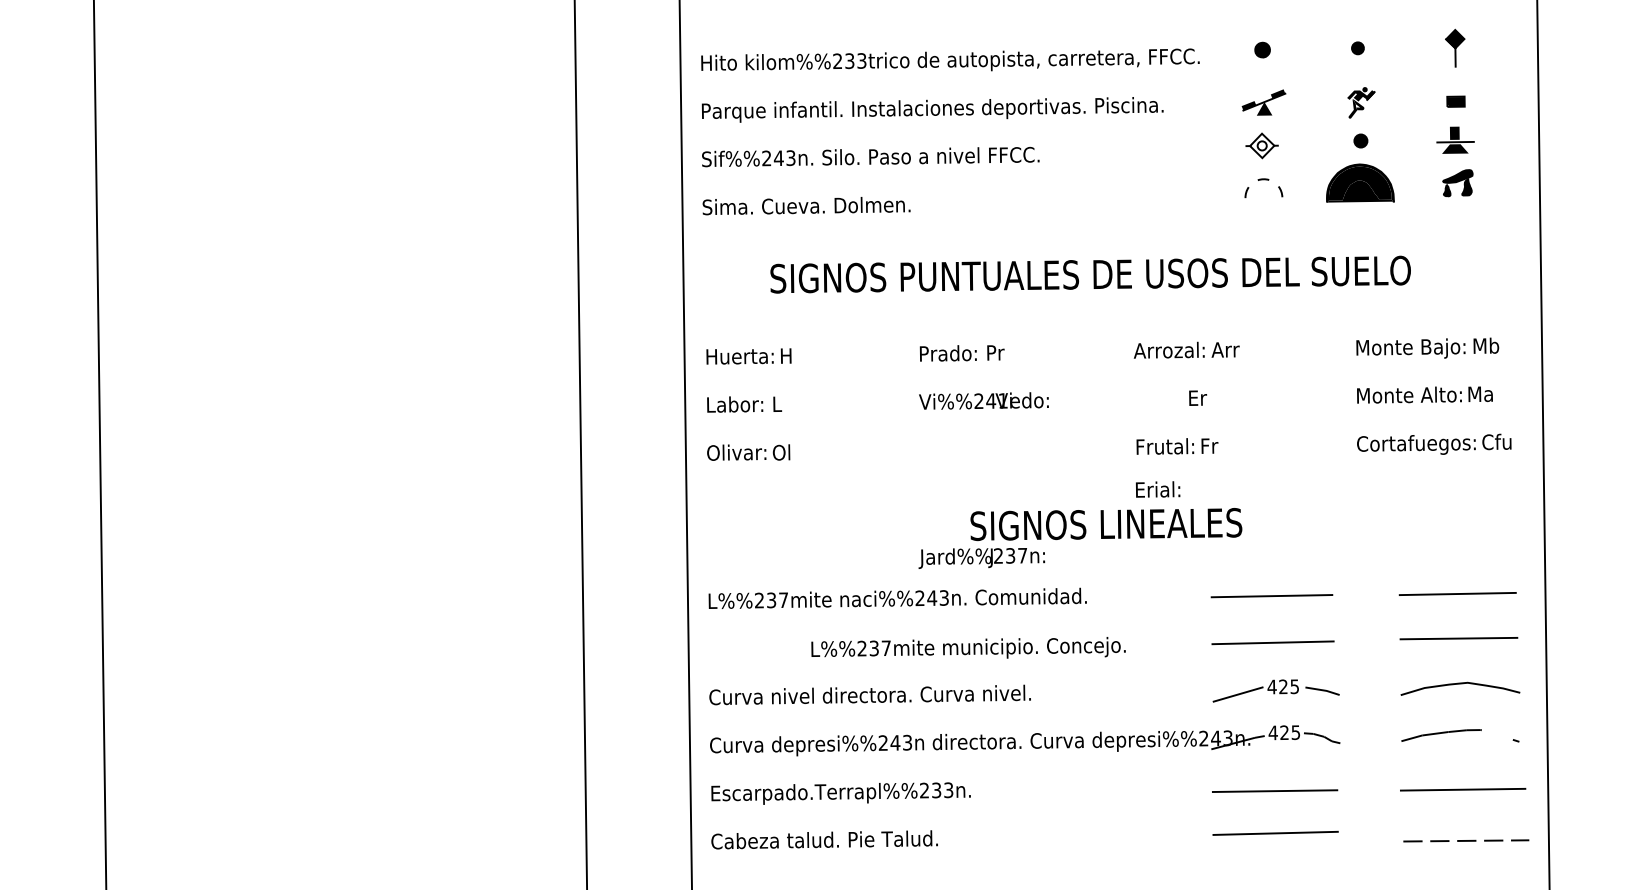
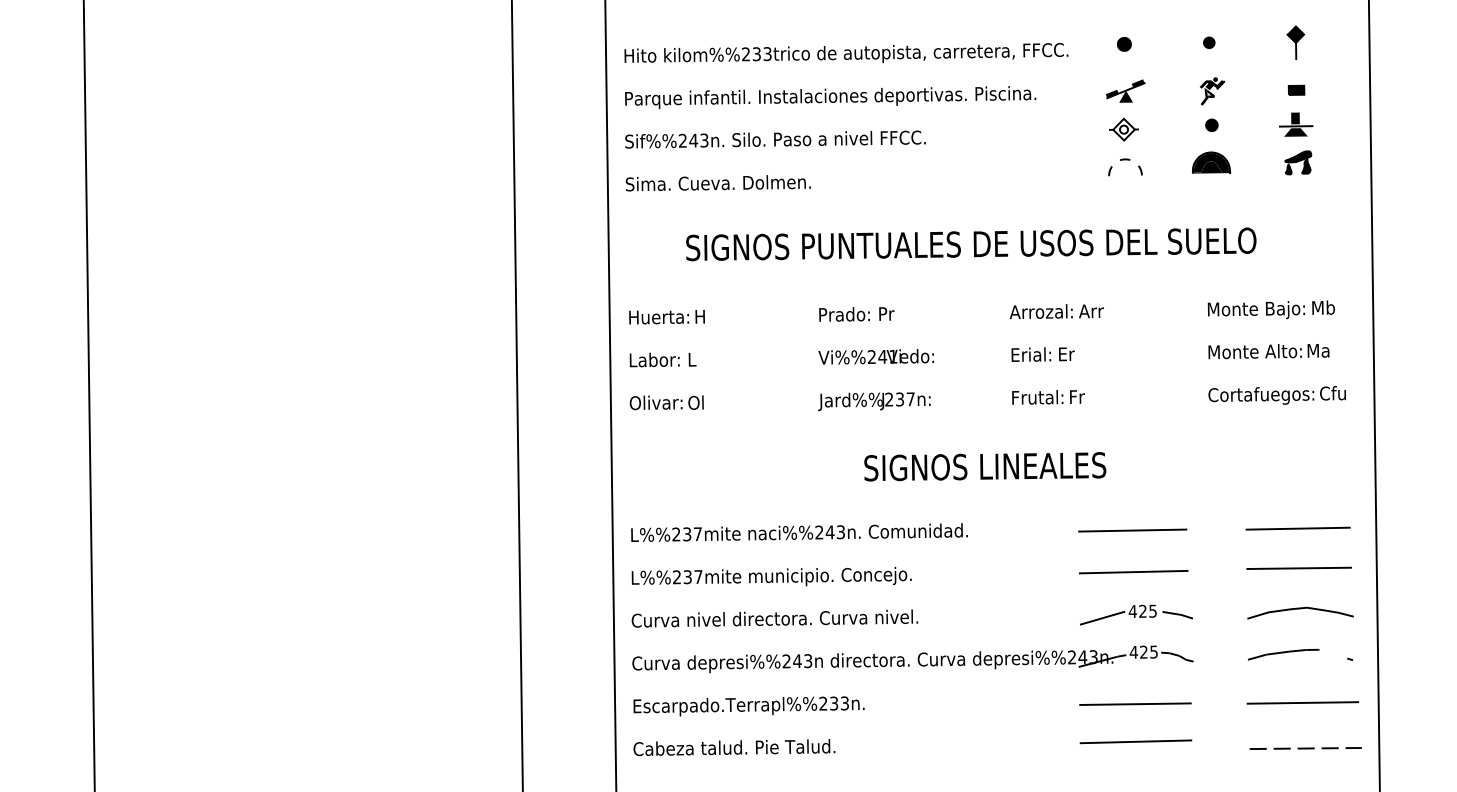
part: (1360, 182) -> (1211, 162), size x0.62
text: (1158, 489) -> (1031, 354), moved
text: (981, 558) -> (874, 401), moved
text: (968, 647) -> (771, 576), moved

